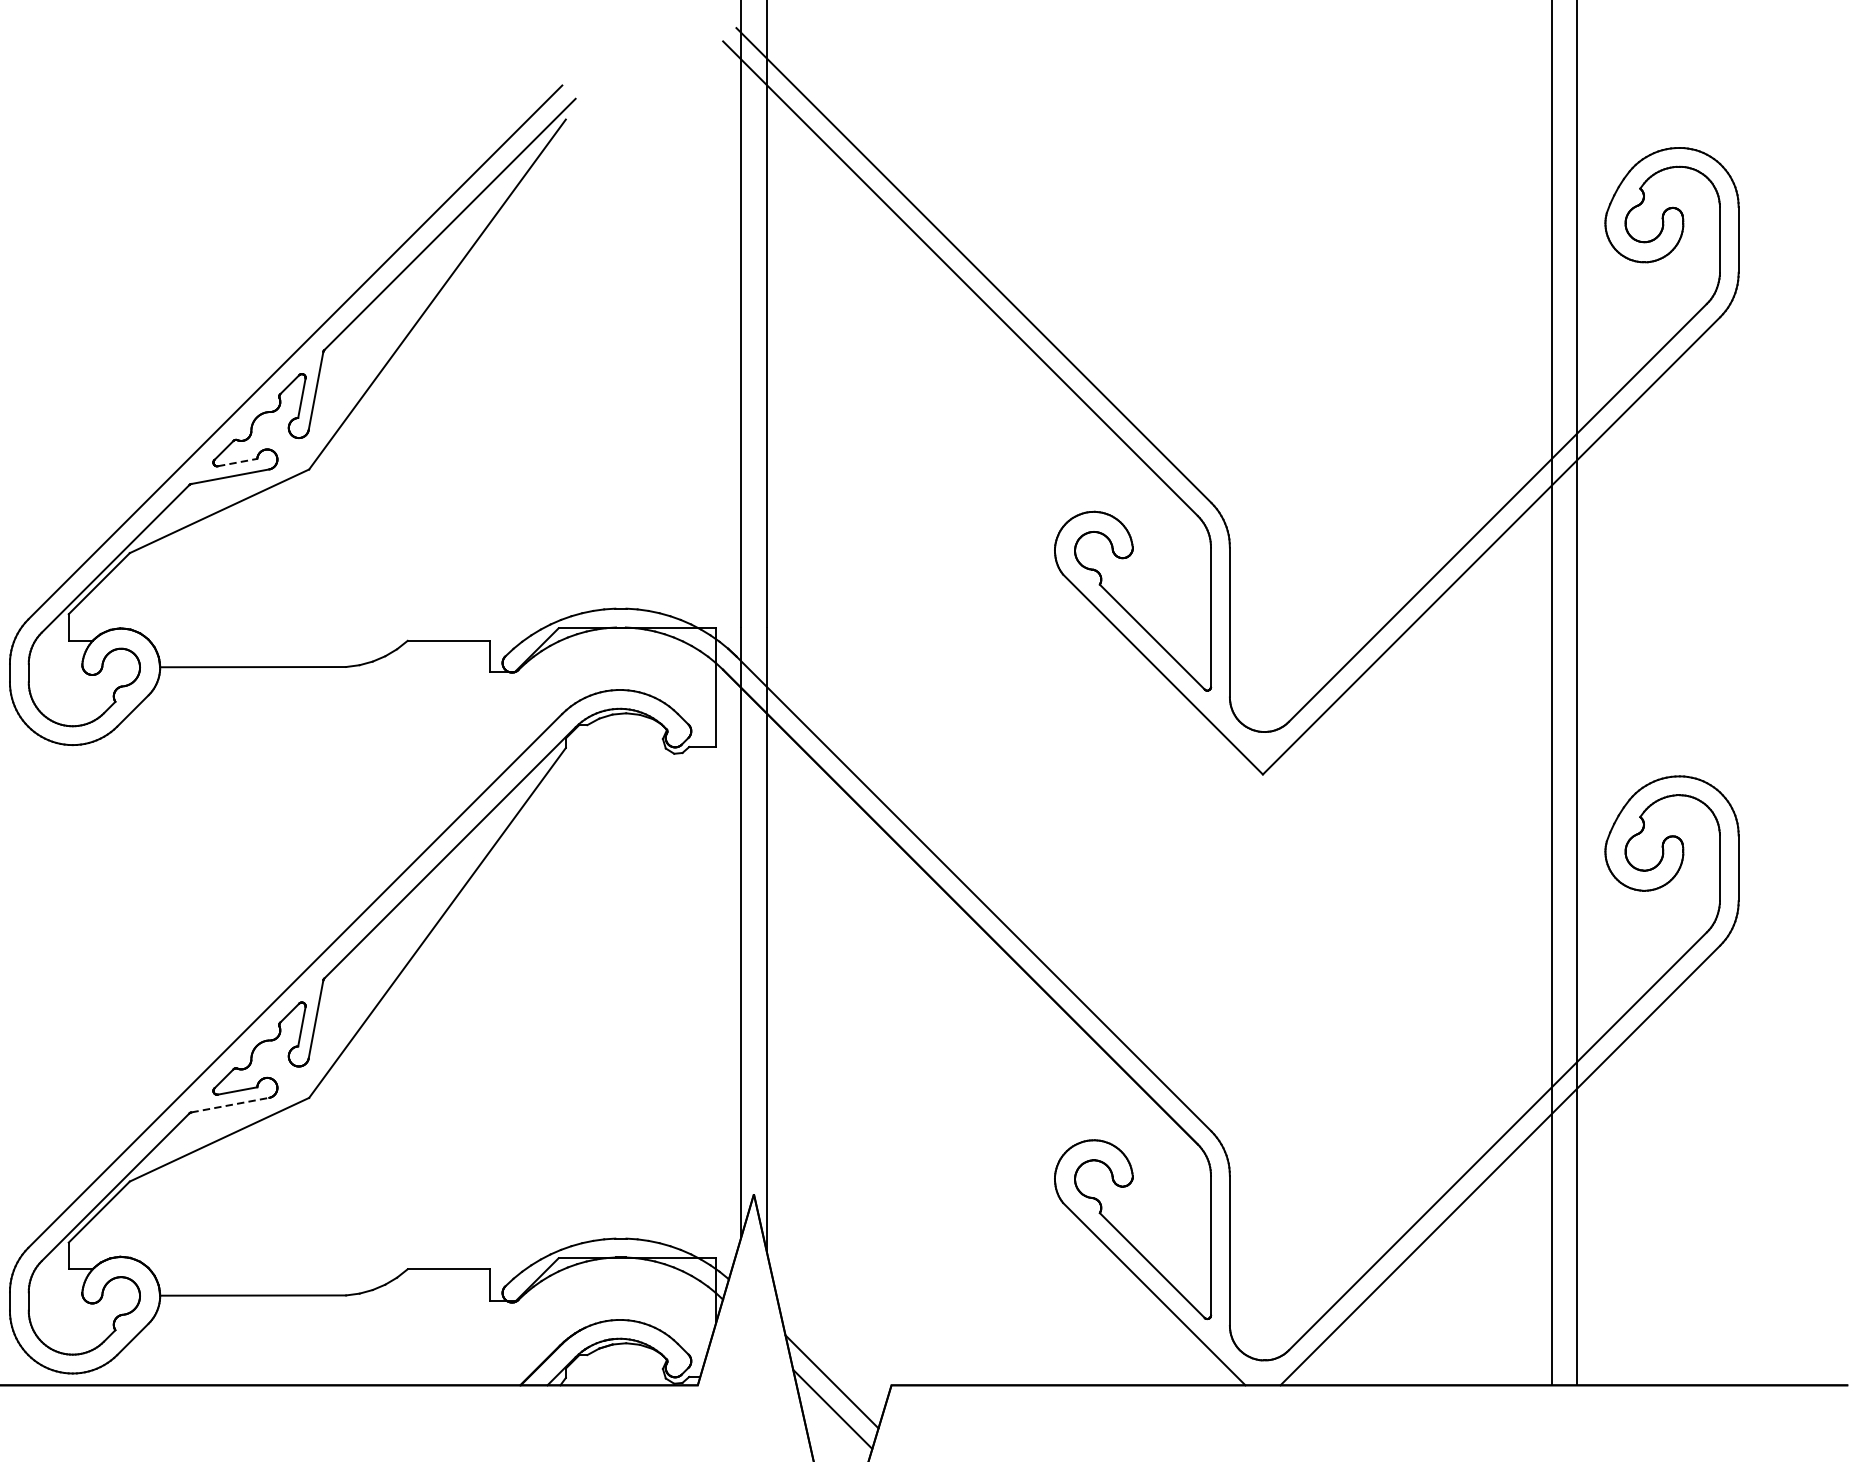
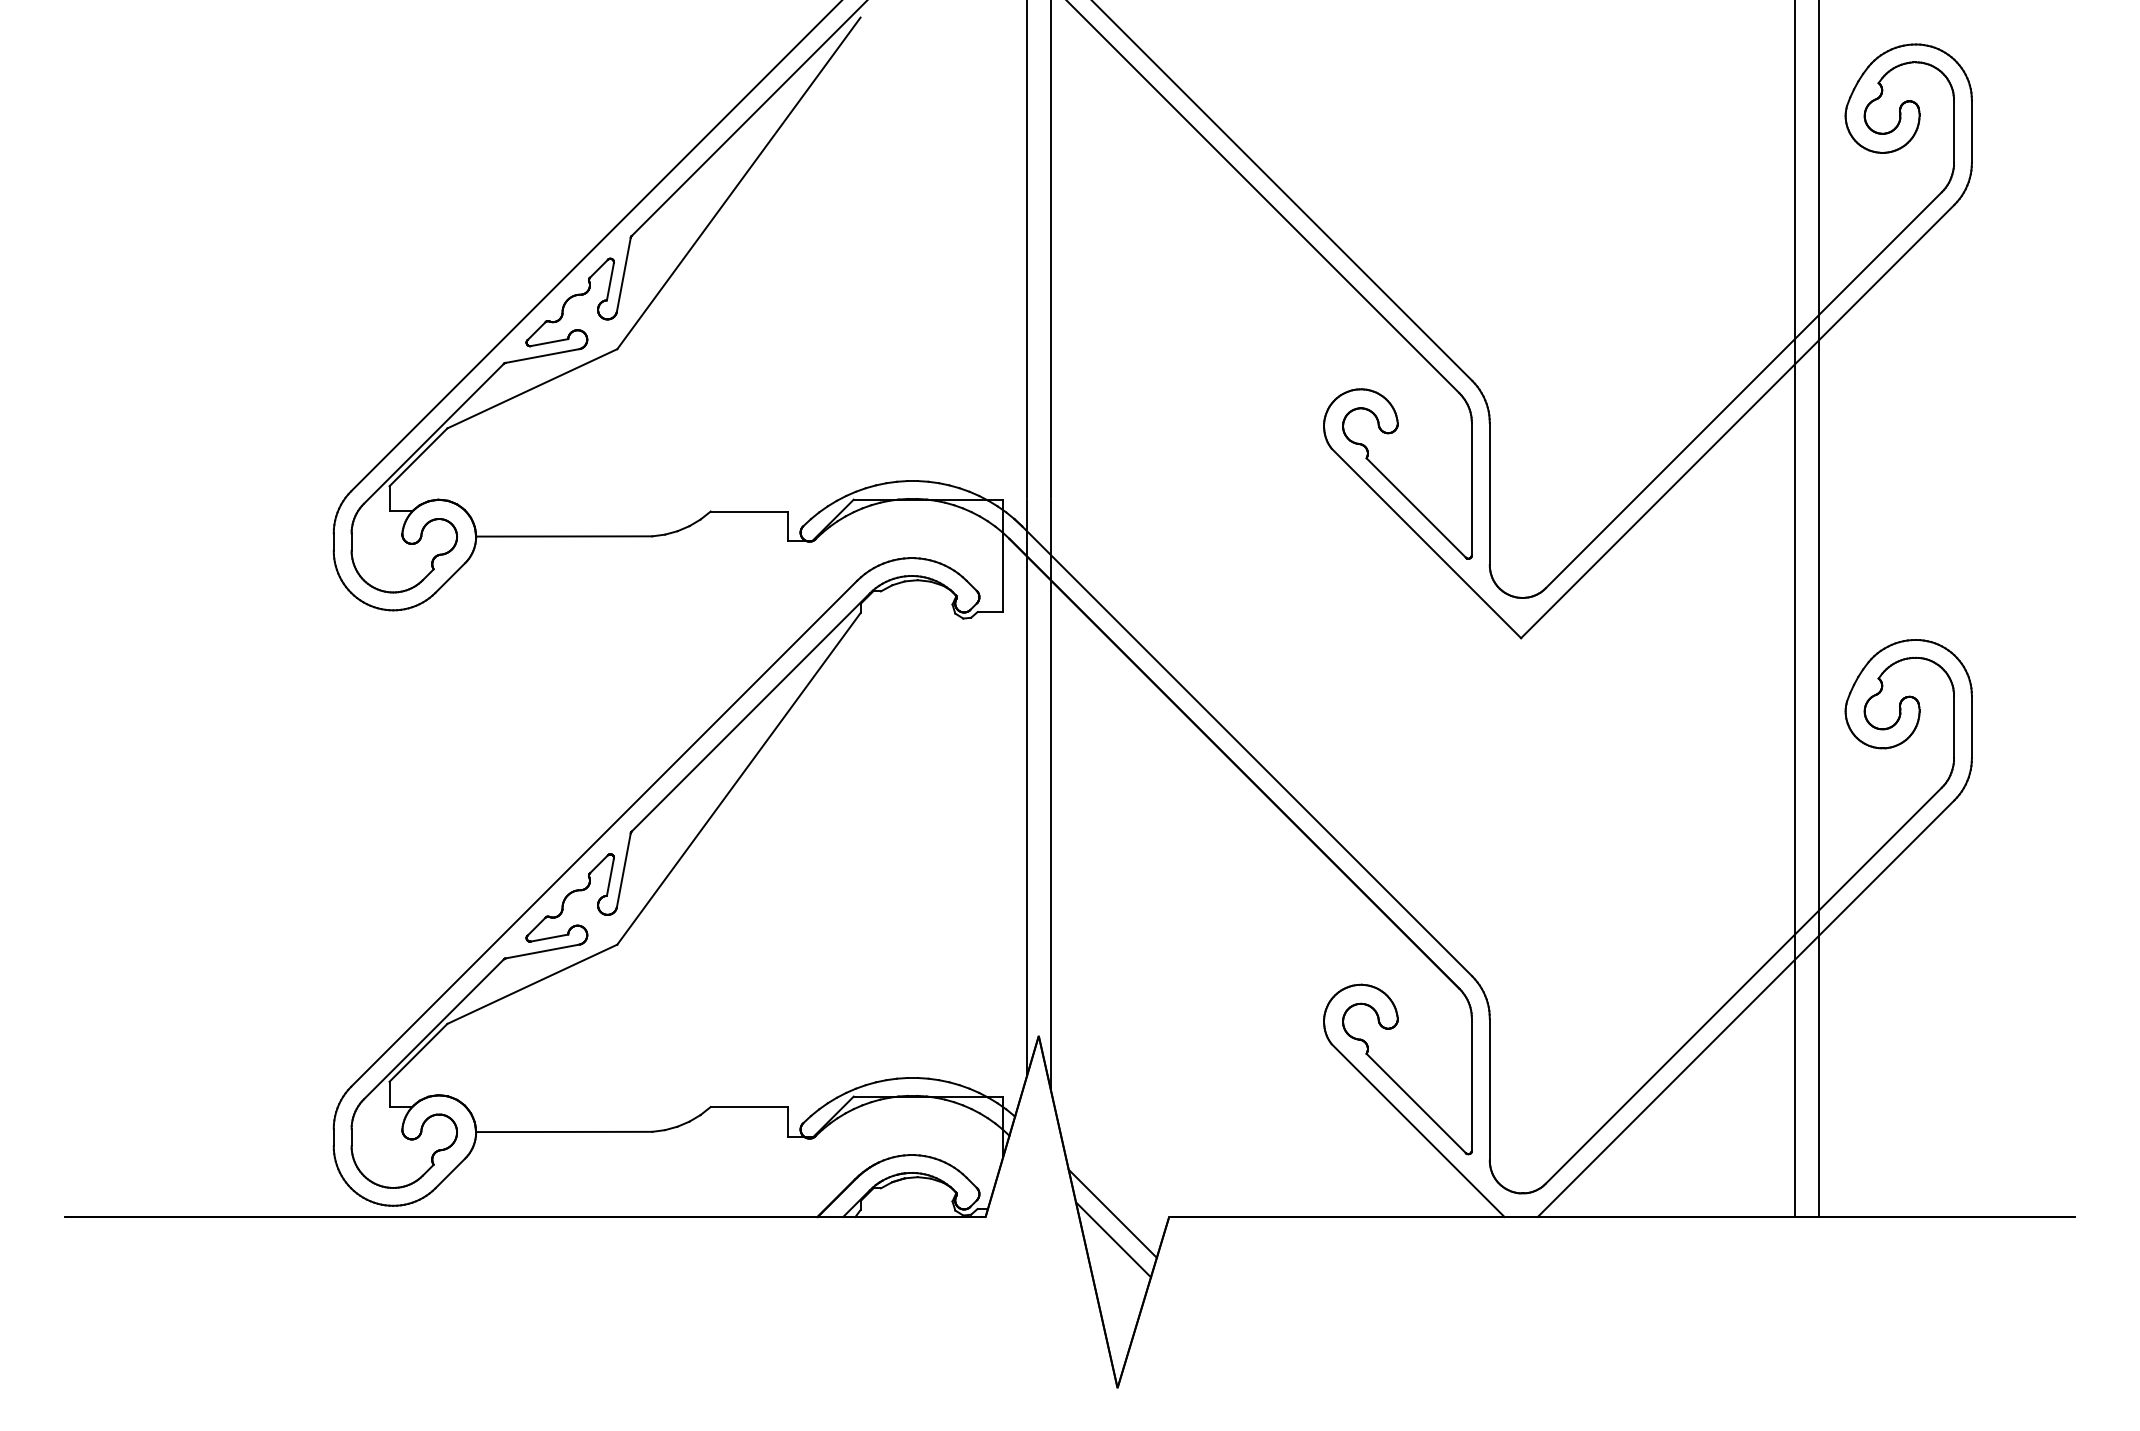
line: (237, 462) -> (549, 342), dashed -> solid
line: (230, 1105) -> (542, 951), dashed -> solid

